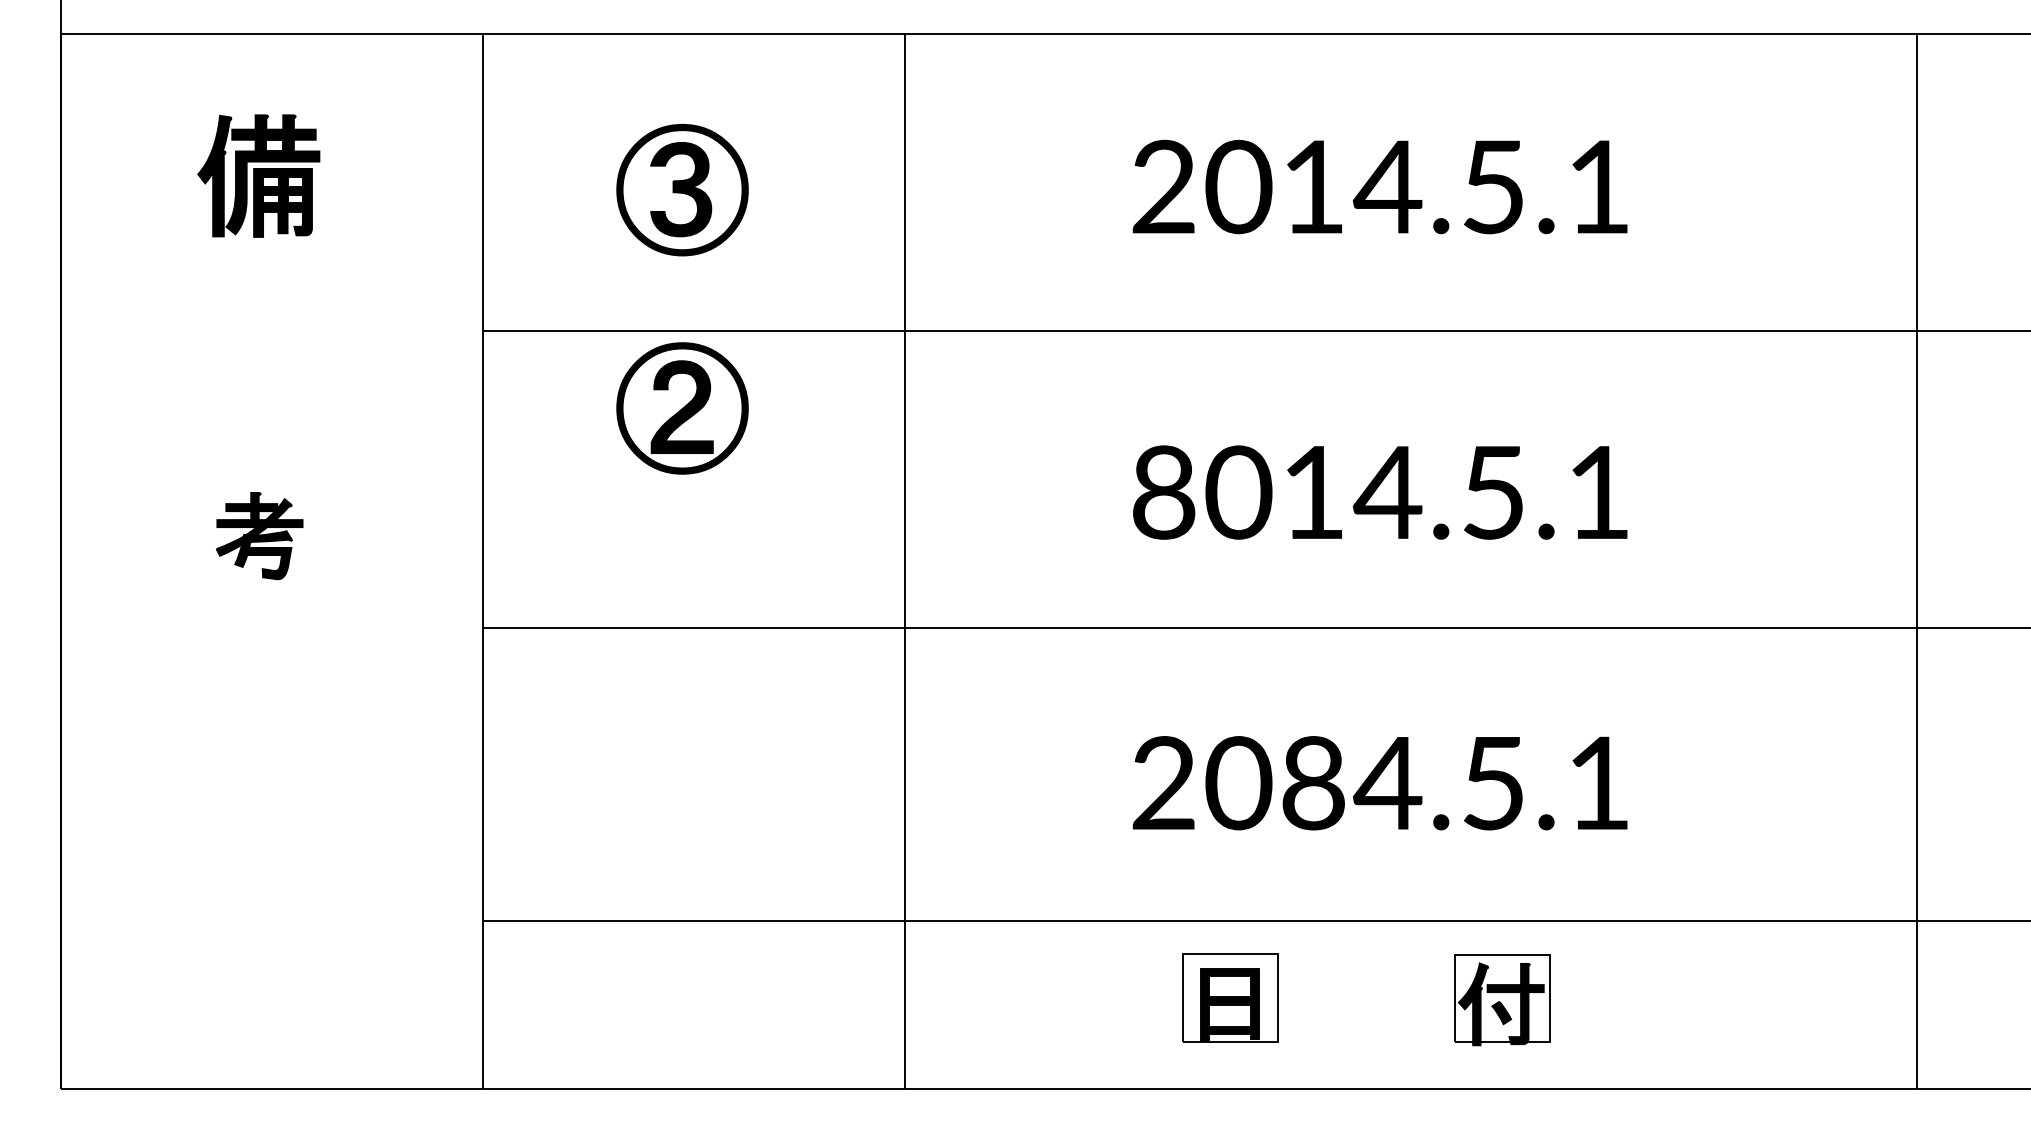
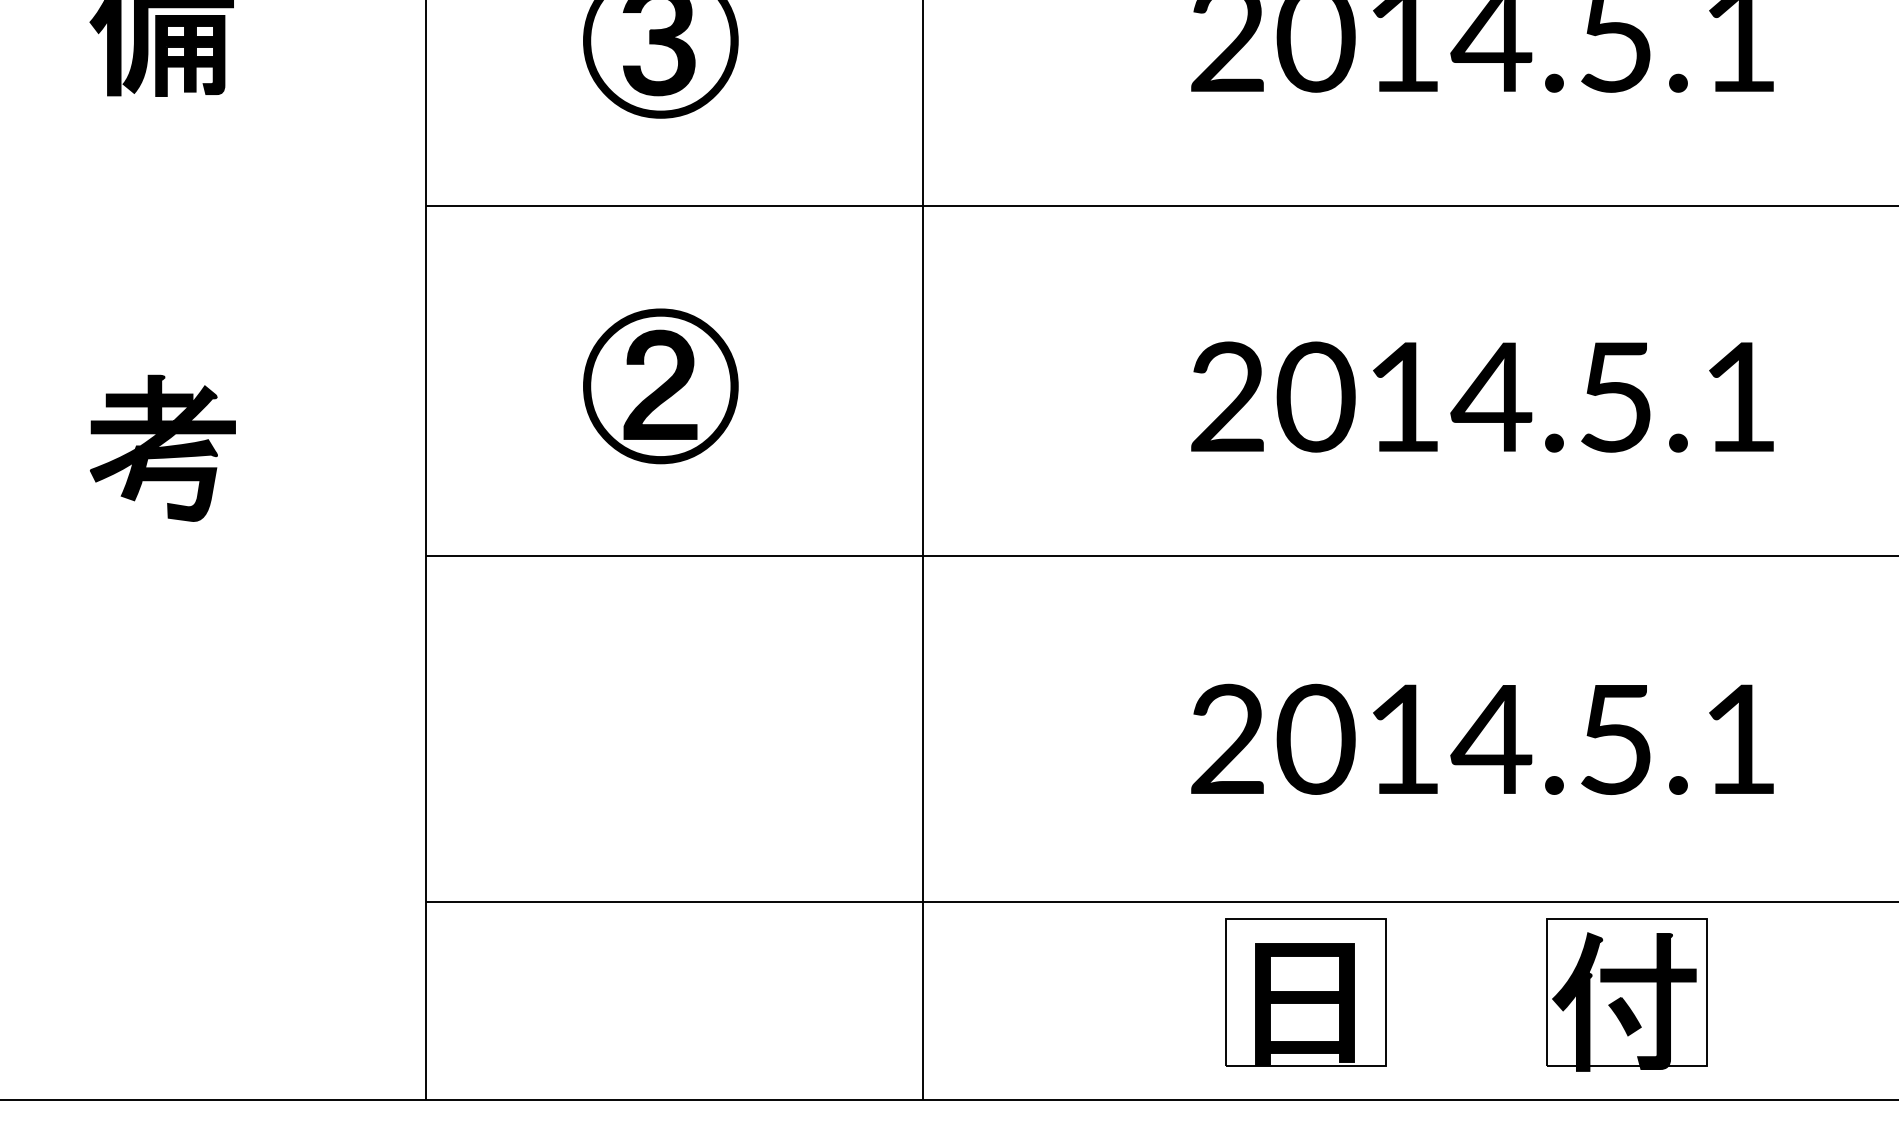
part: (682, 408) -> (660, 386), moved
text: (1163, 492) -> (1227, 397), 8014.5.1 -> 2014.5.1
part: (259, 535) -> (162, 447), size x1.43
text: (1313, 783) -> (1403, 739), 2084.5.1 -> 2014.5.1
part: (1230, 997) -> (1306, 991), size x1.43
part: (1502, 999) -> (1626, 994), size x1.43

